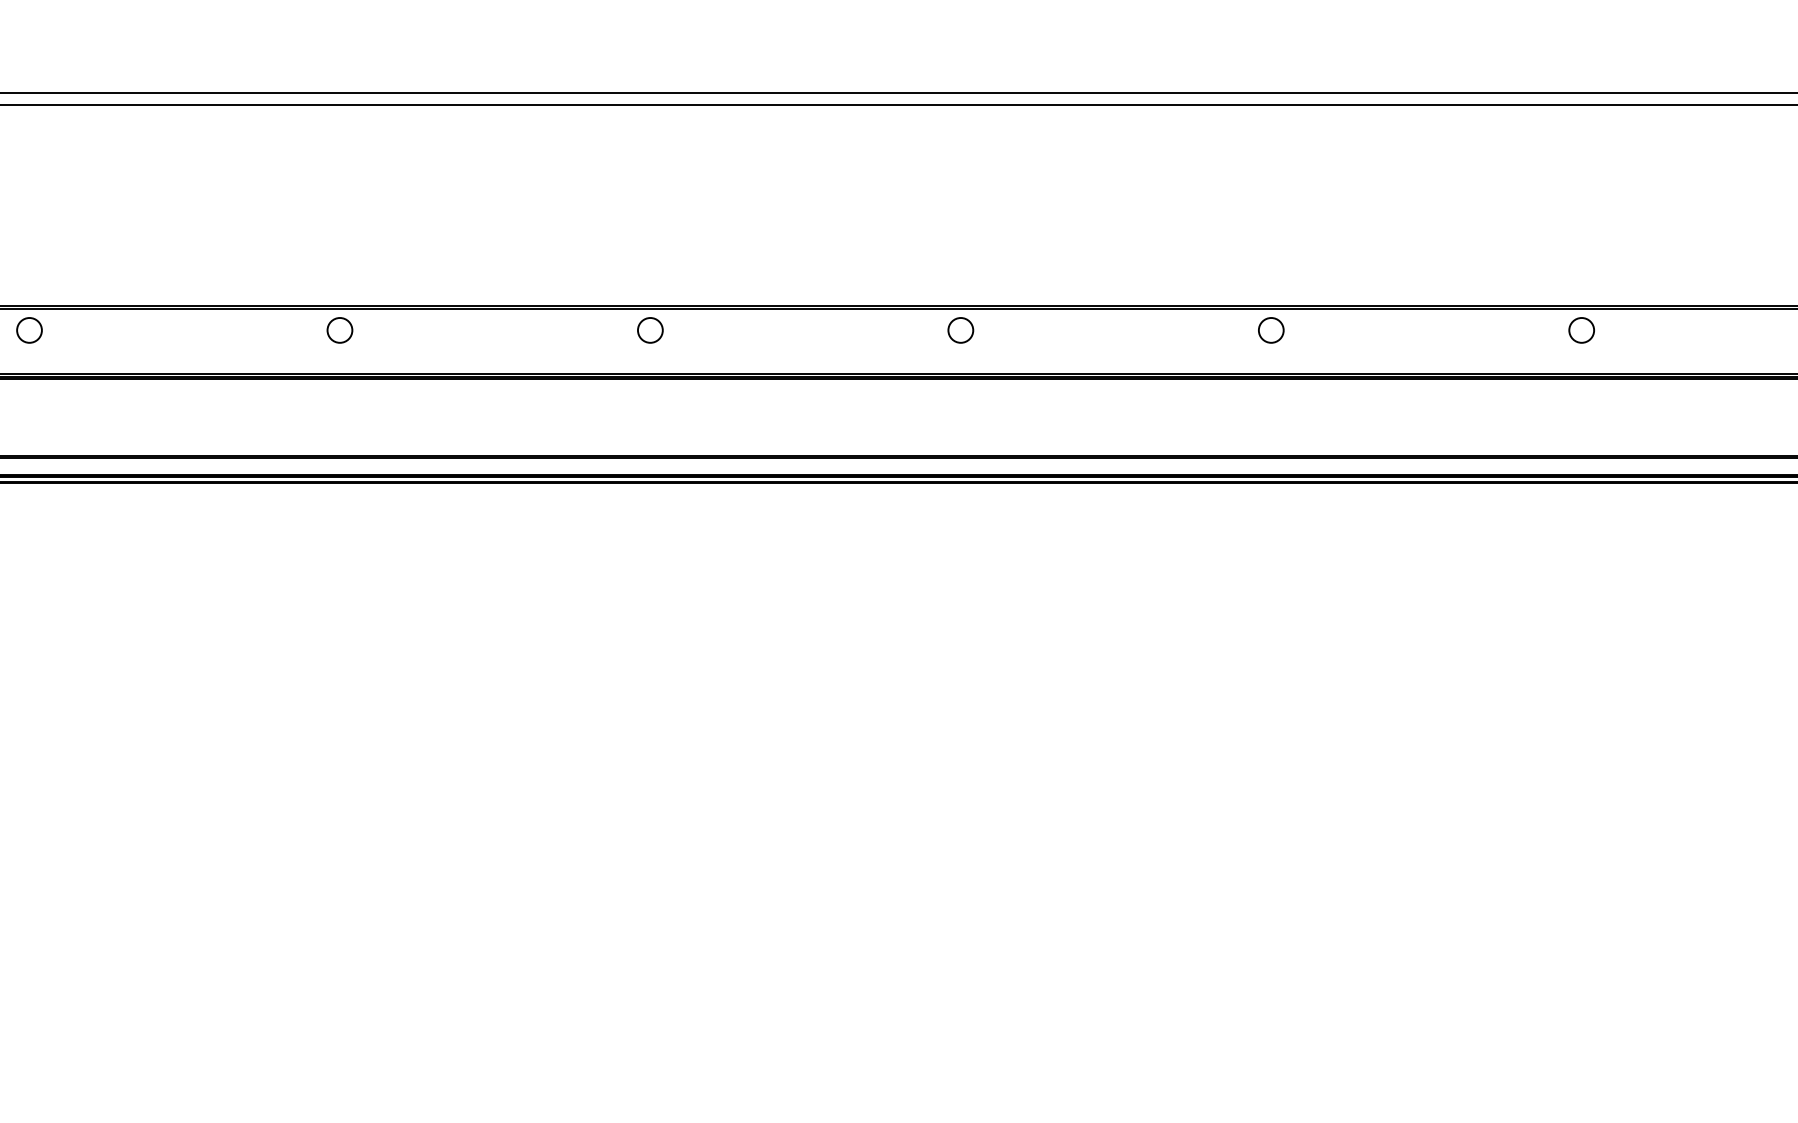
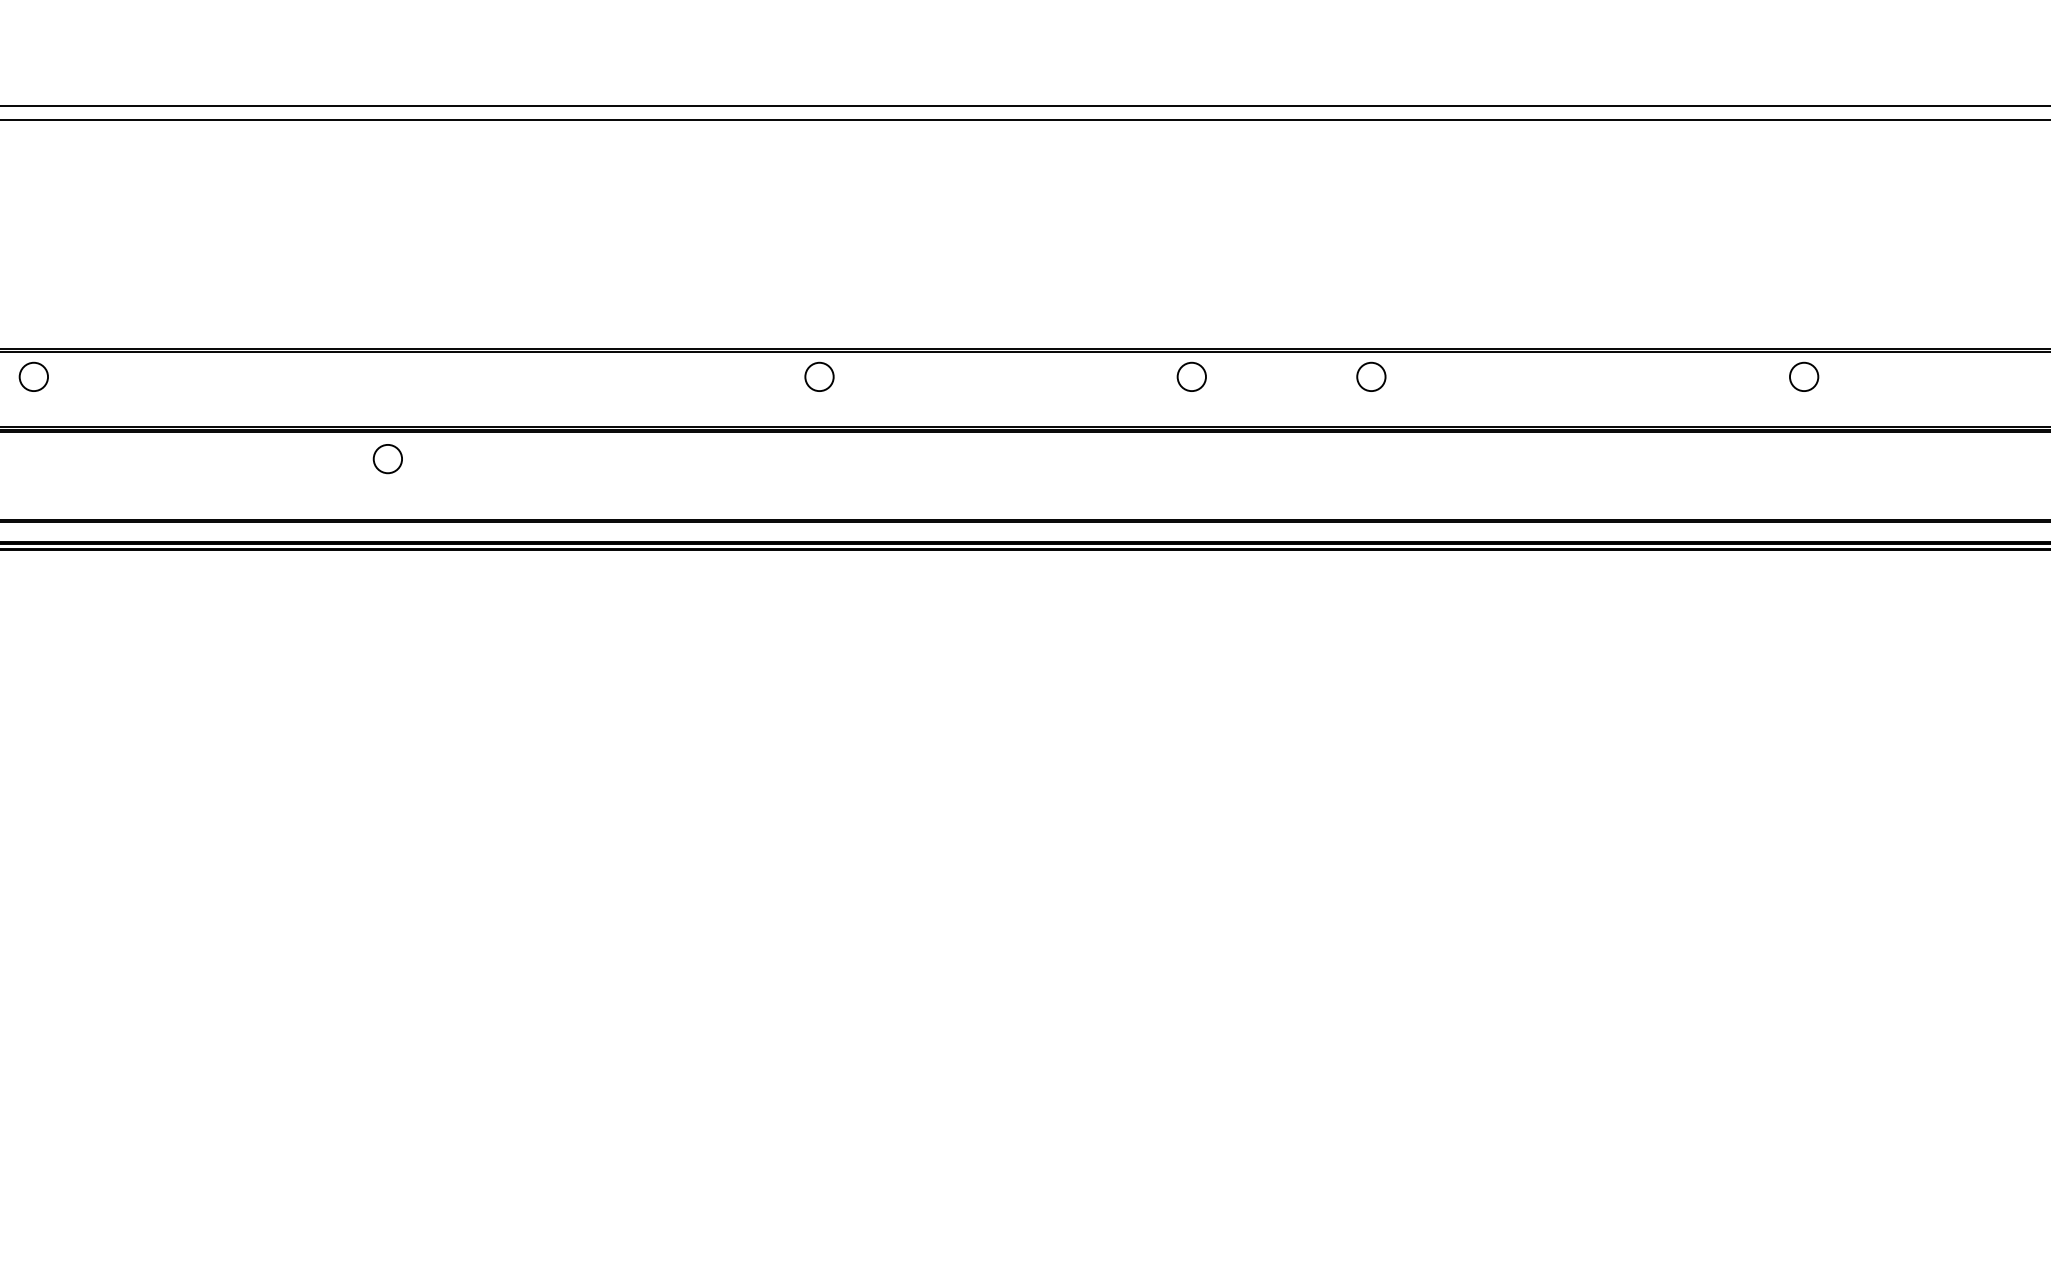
circle: (339, 330) -> (387, 459), moved
circle: (650, 330) -> (819, 377), moved
circle: (960, 330) -> (1191, 377), moved
circle: (1271, 330) -> (1371, 377), moved

